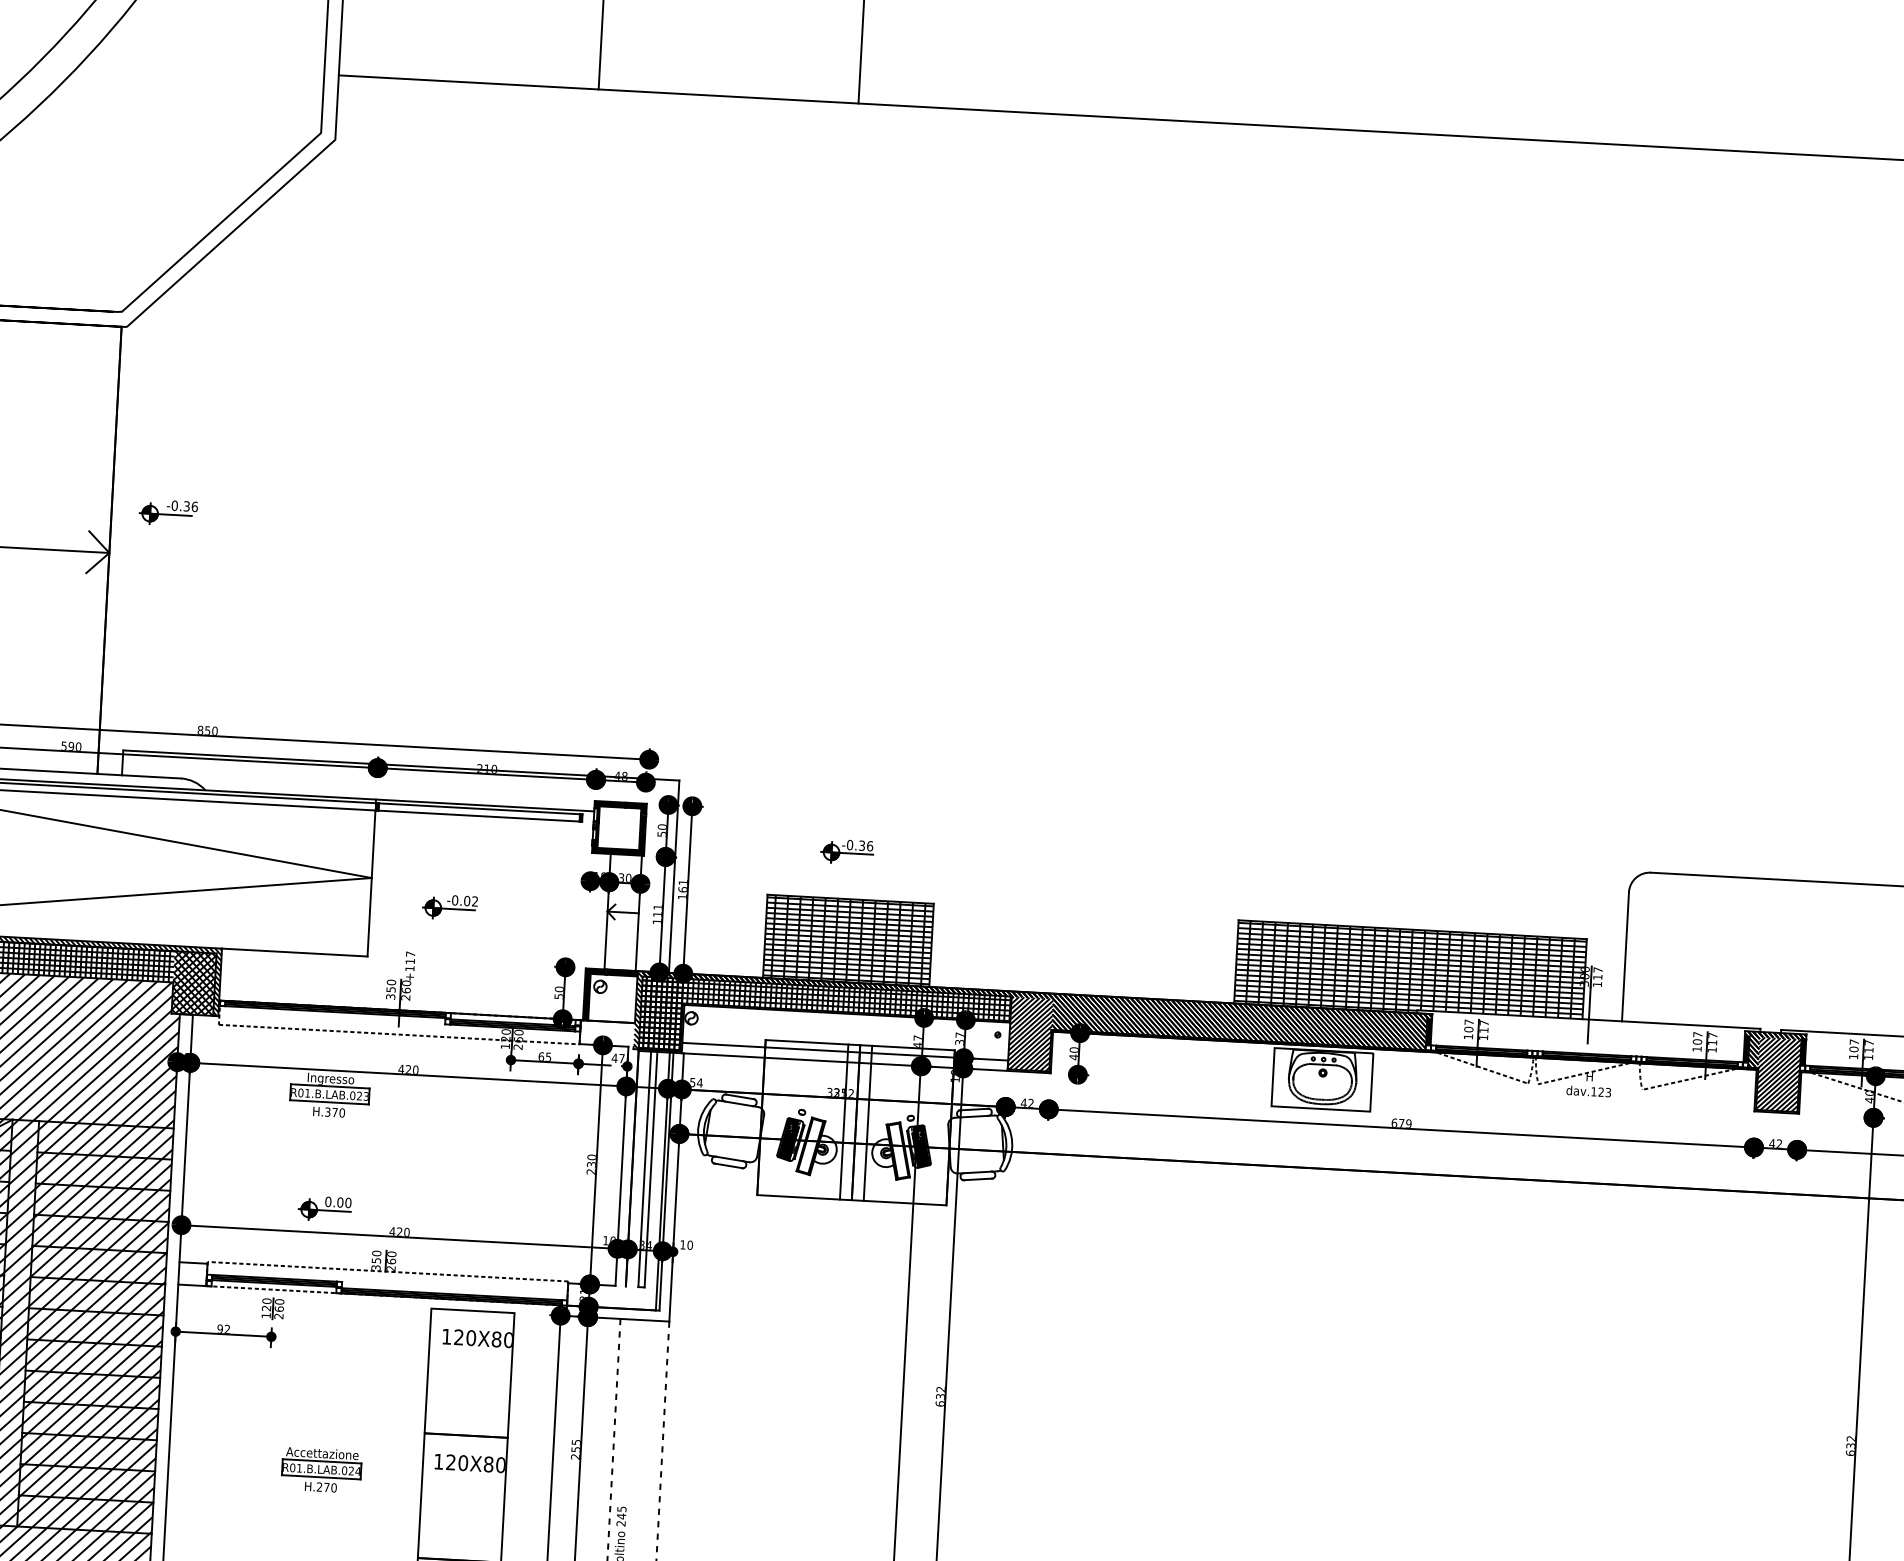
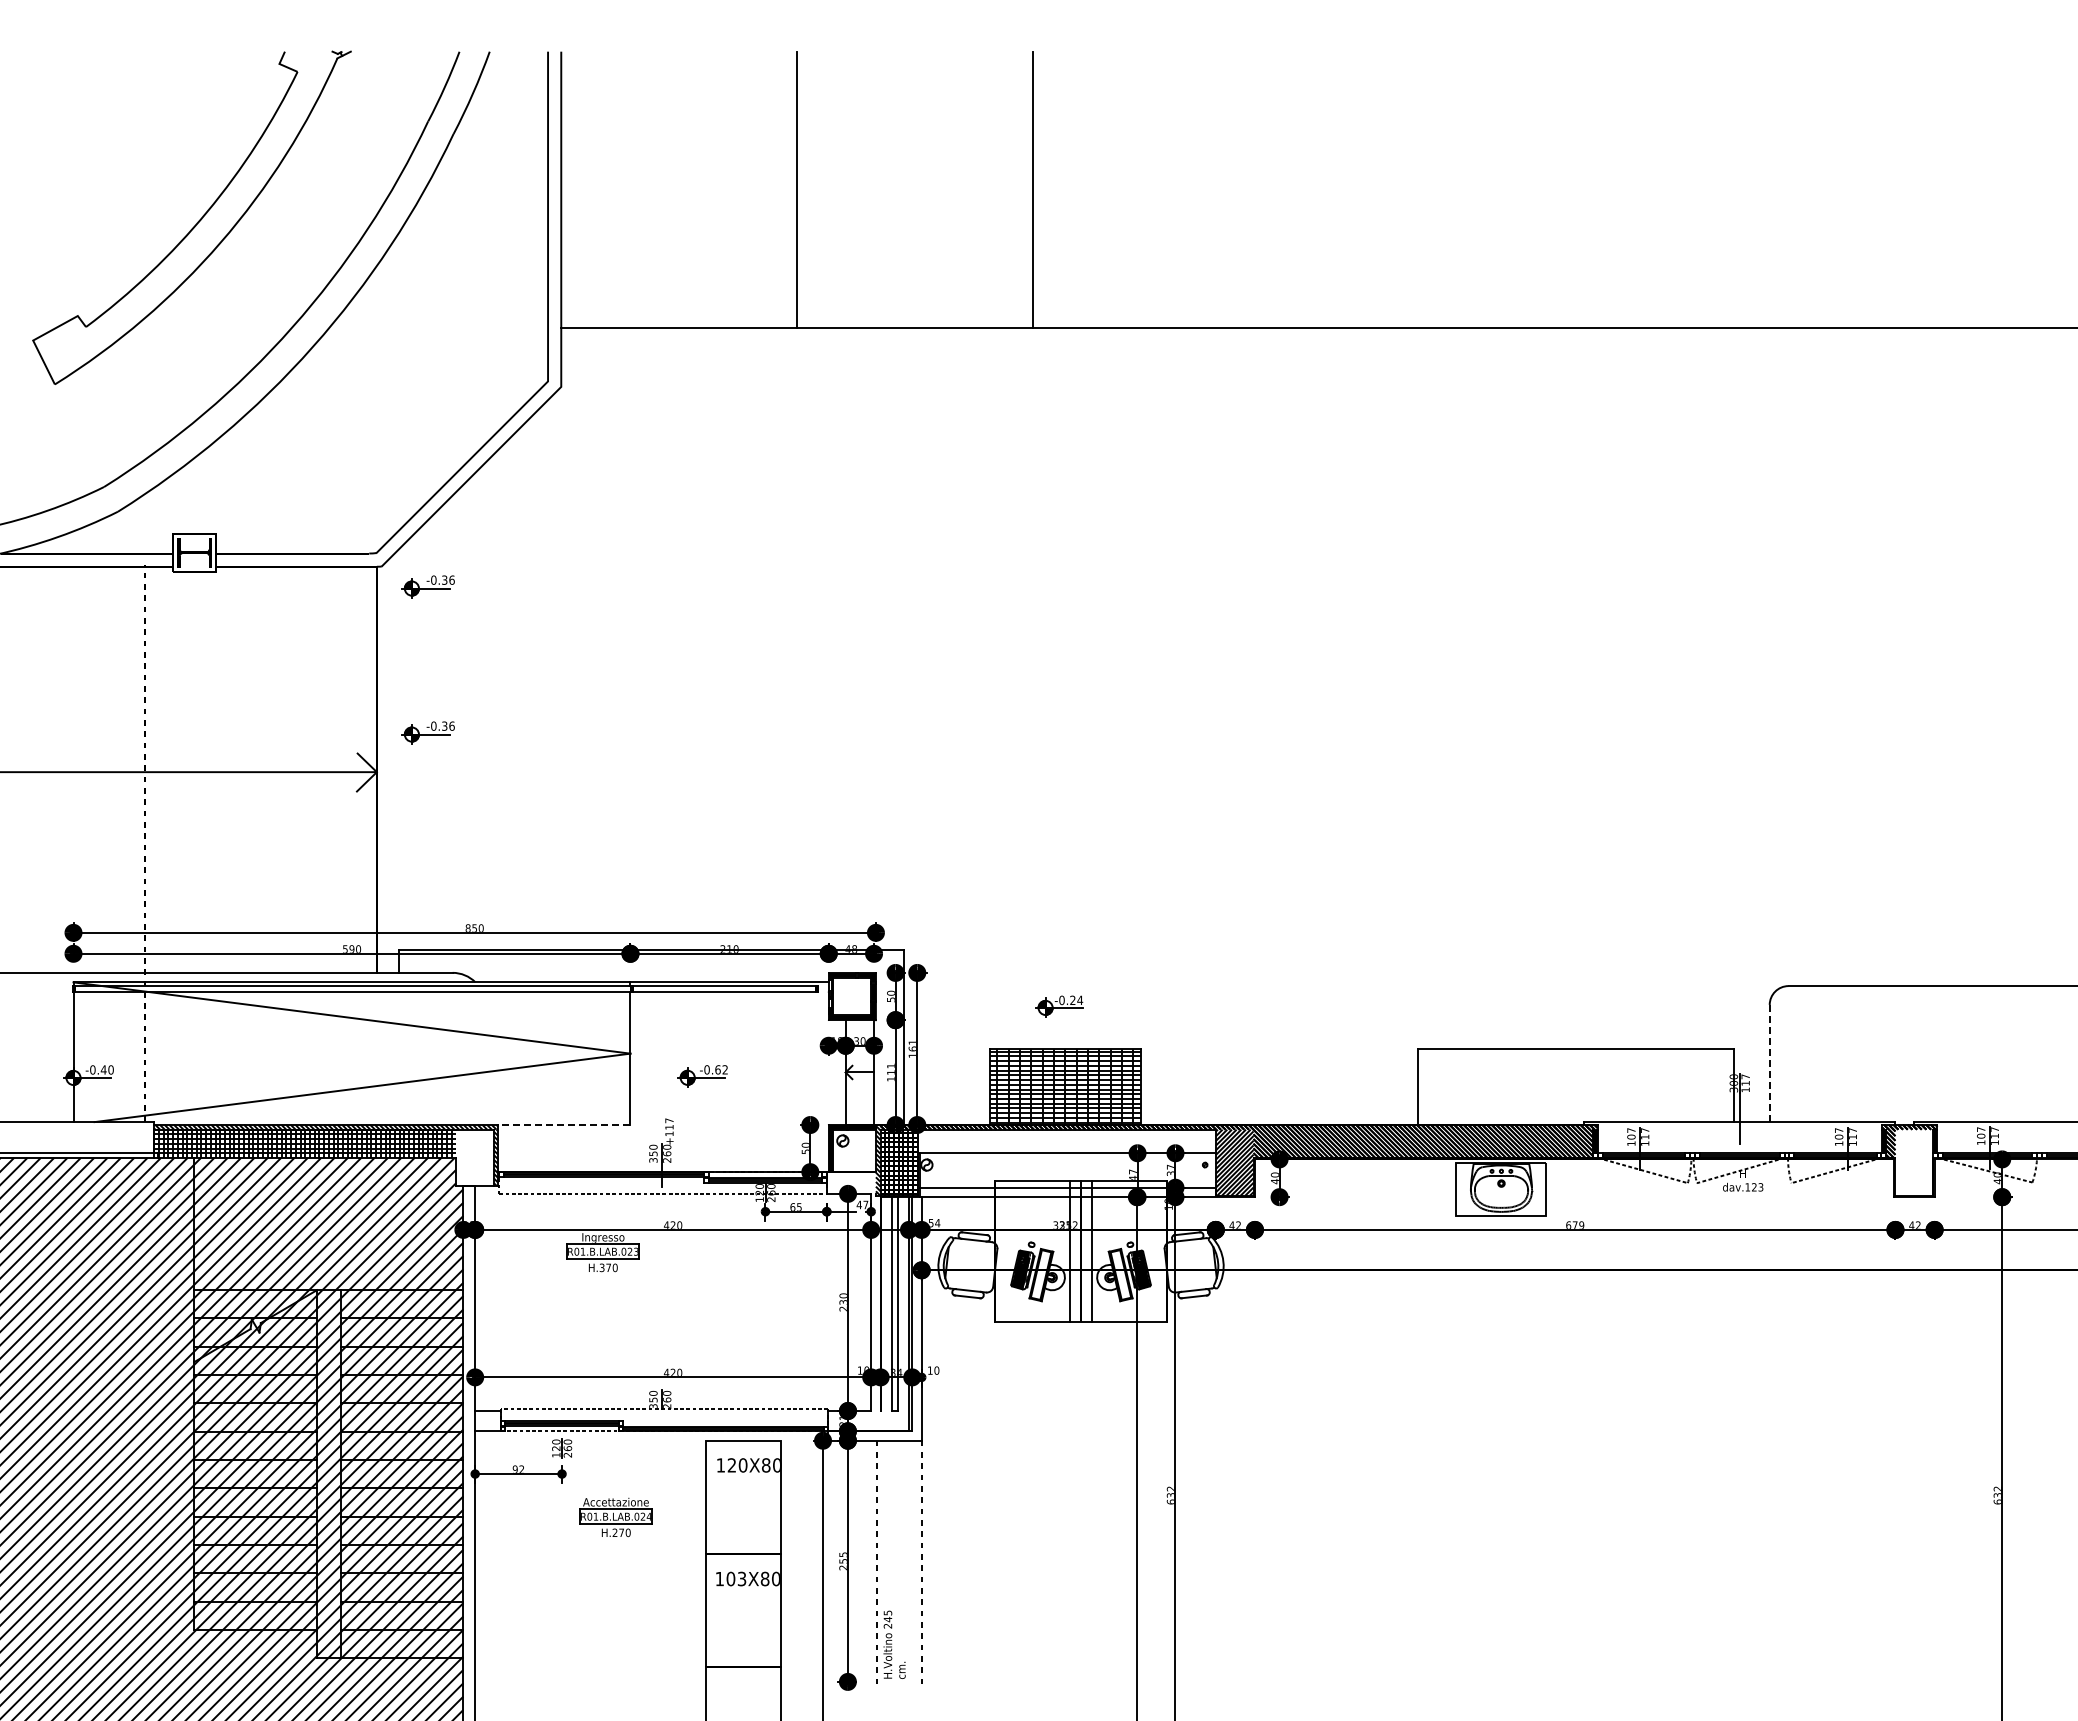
part: (176, 351) -> (427, 586), added
text: (866, 846) -> (1076, 1000), -0.36 -> -0.24
text: (466, 900) -> (717, 1069), -0.02 -> -0.62
line: (293, 952) -> (563, 1124), solid -> dashed
line: (1625, 956) -> (1769, 1063), solid -> dashed
hatch: (1410, 970) -> (1575, 1086), removed
hatch: (193, 983) -> (474, 1157), removed
hatch: (846, 1000) -> (1066, 1141), removed
hatch: (1778, 1074) -> (1914, 1162), removed
part: (325, 1208) -> (604, 1355), removed
text: (457, 1462) -> (736, 1578), 120X80 -> 103X80
part: (320, 1470) -> (615, 1517), moved

